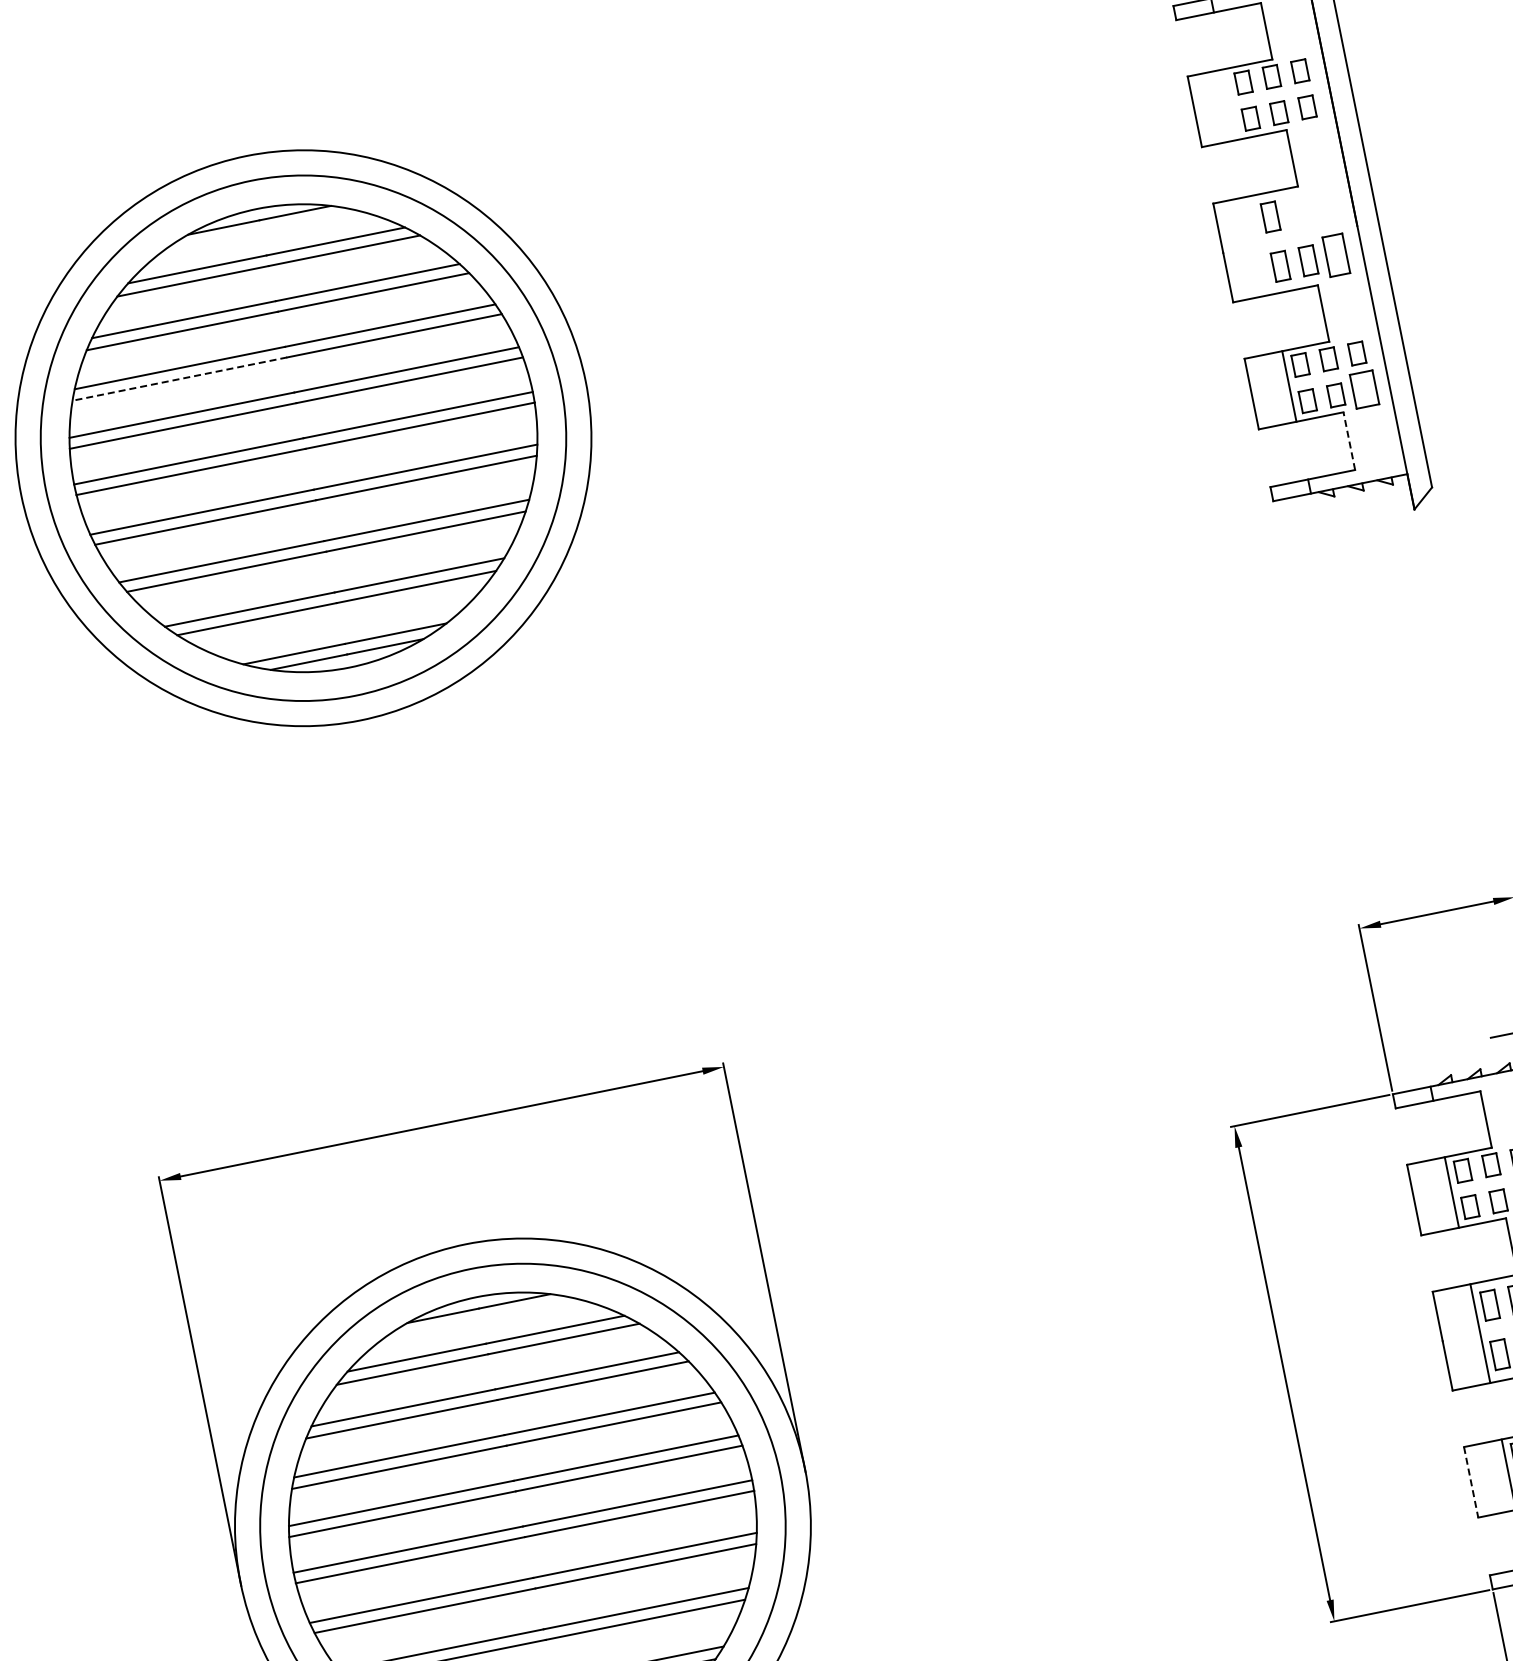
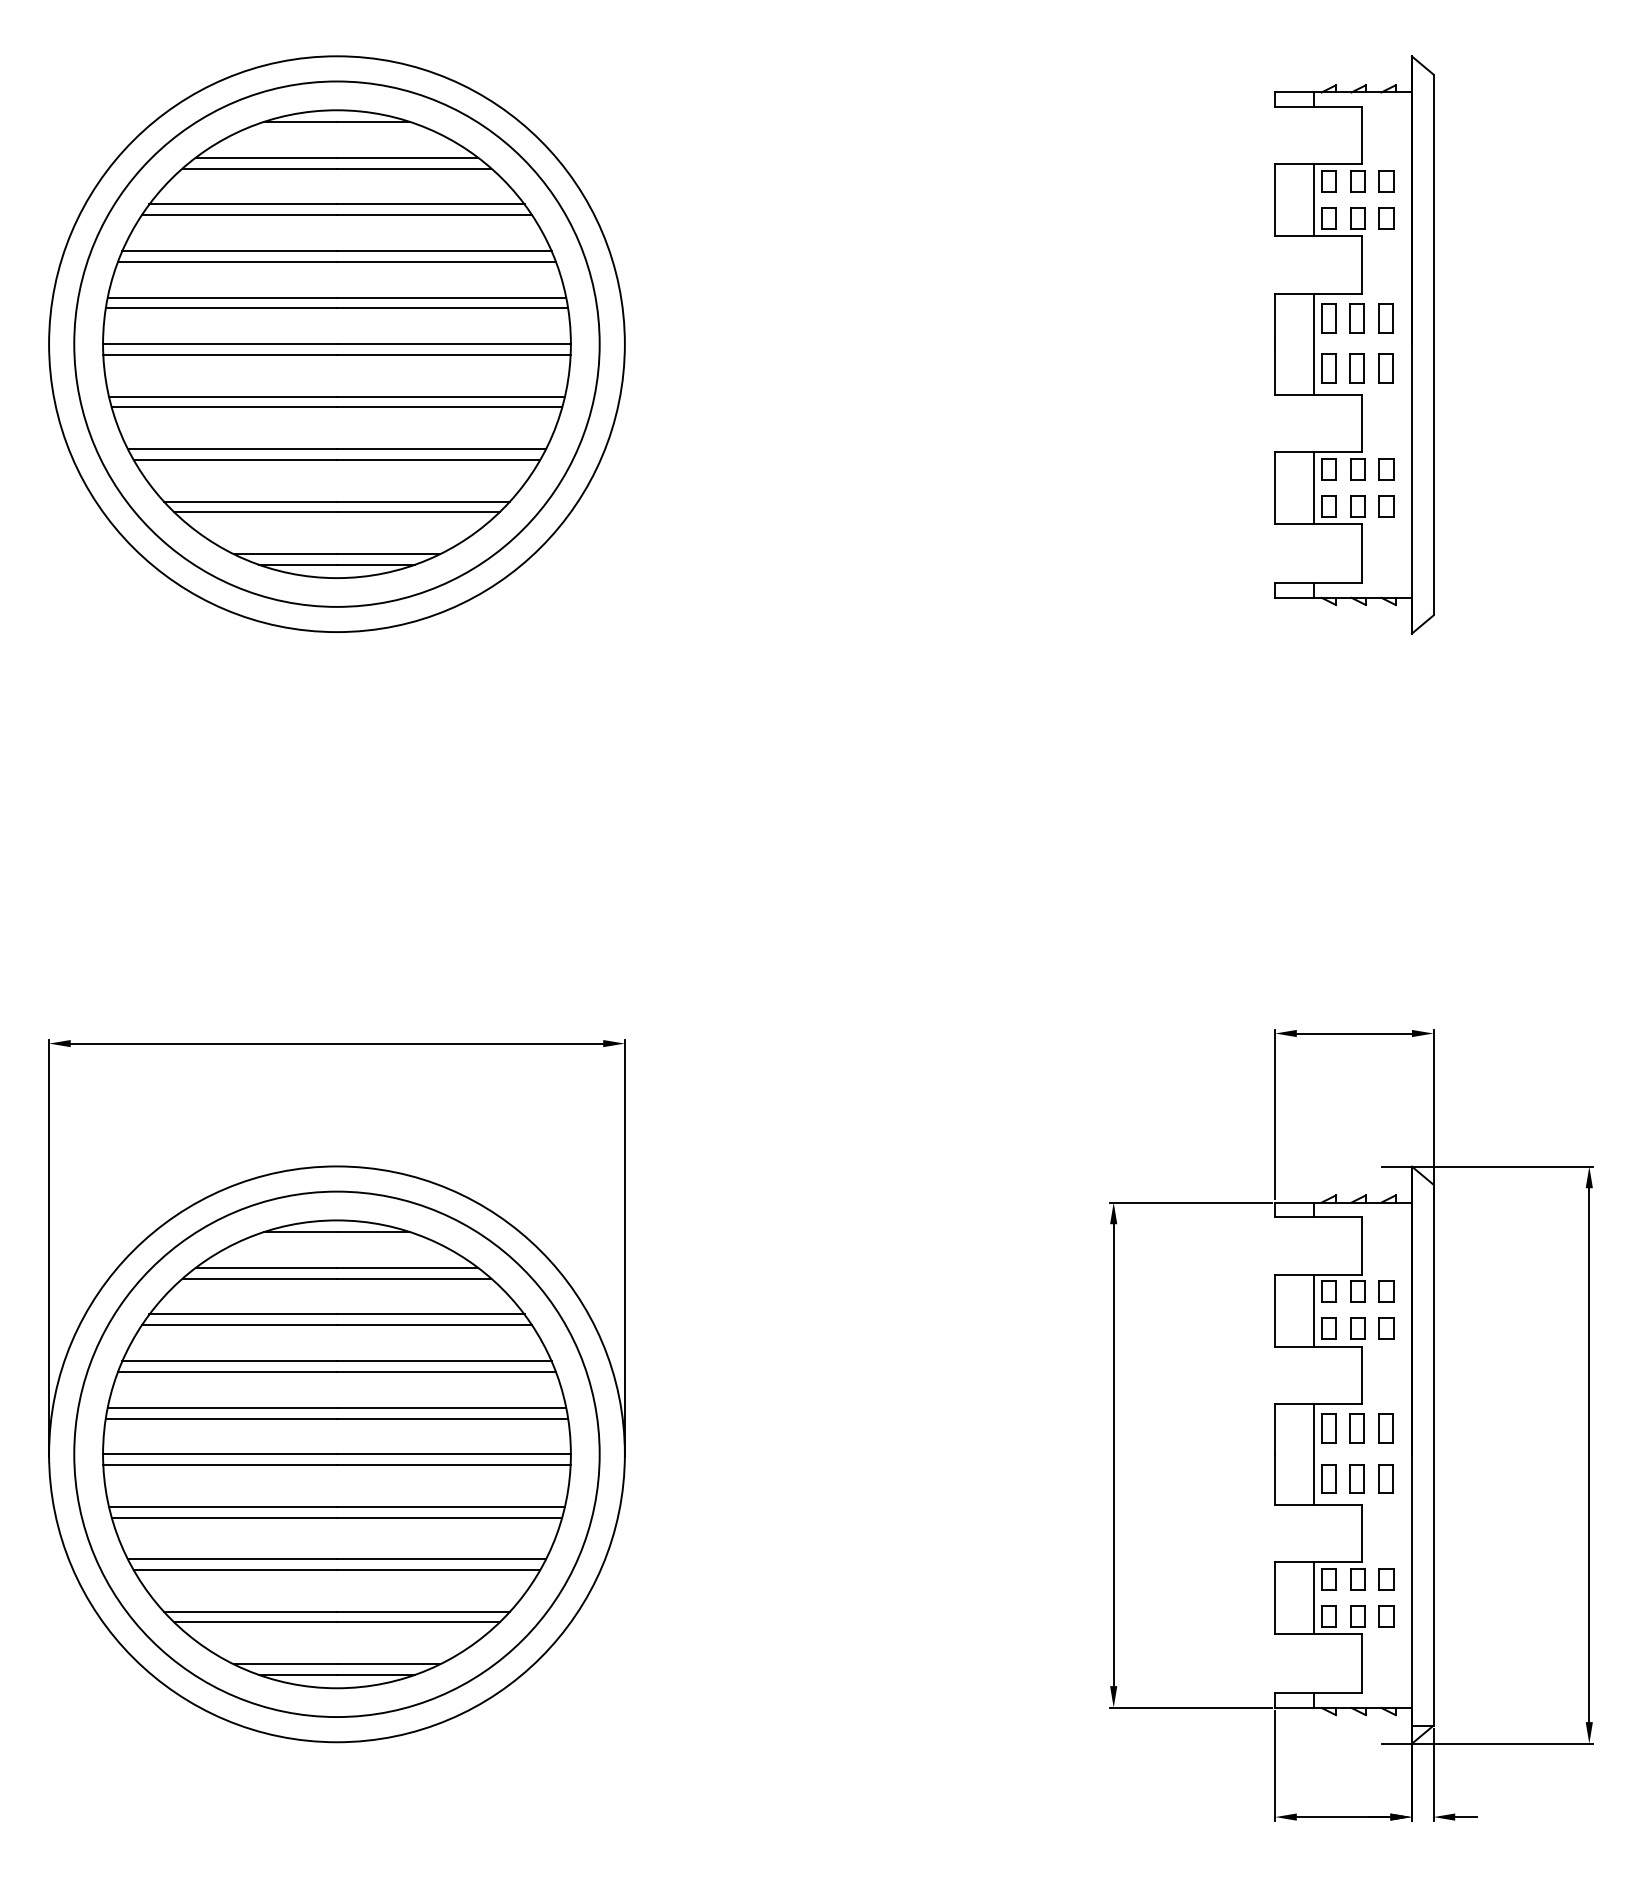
line: (1232, 104) -> (1313, 200), added
part: (1326, 205) -> (1385, 318), added
part: (1297, 211) -> (1356, 318), added
line: (1260, 245) -> (1313, 344), added
part: (1336, 254) -> (1385, 368), size x0.71
line: (179, 378) -> (227, 261), dashed -> solid
part: (1364, 389) -> (1386, 506), size x0.62
line: (1349, 440) -> (1361, 553), dashed -> solid
line: (1471, 1482) -> (1275, 1598), dashed -> solid

